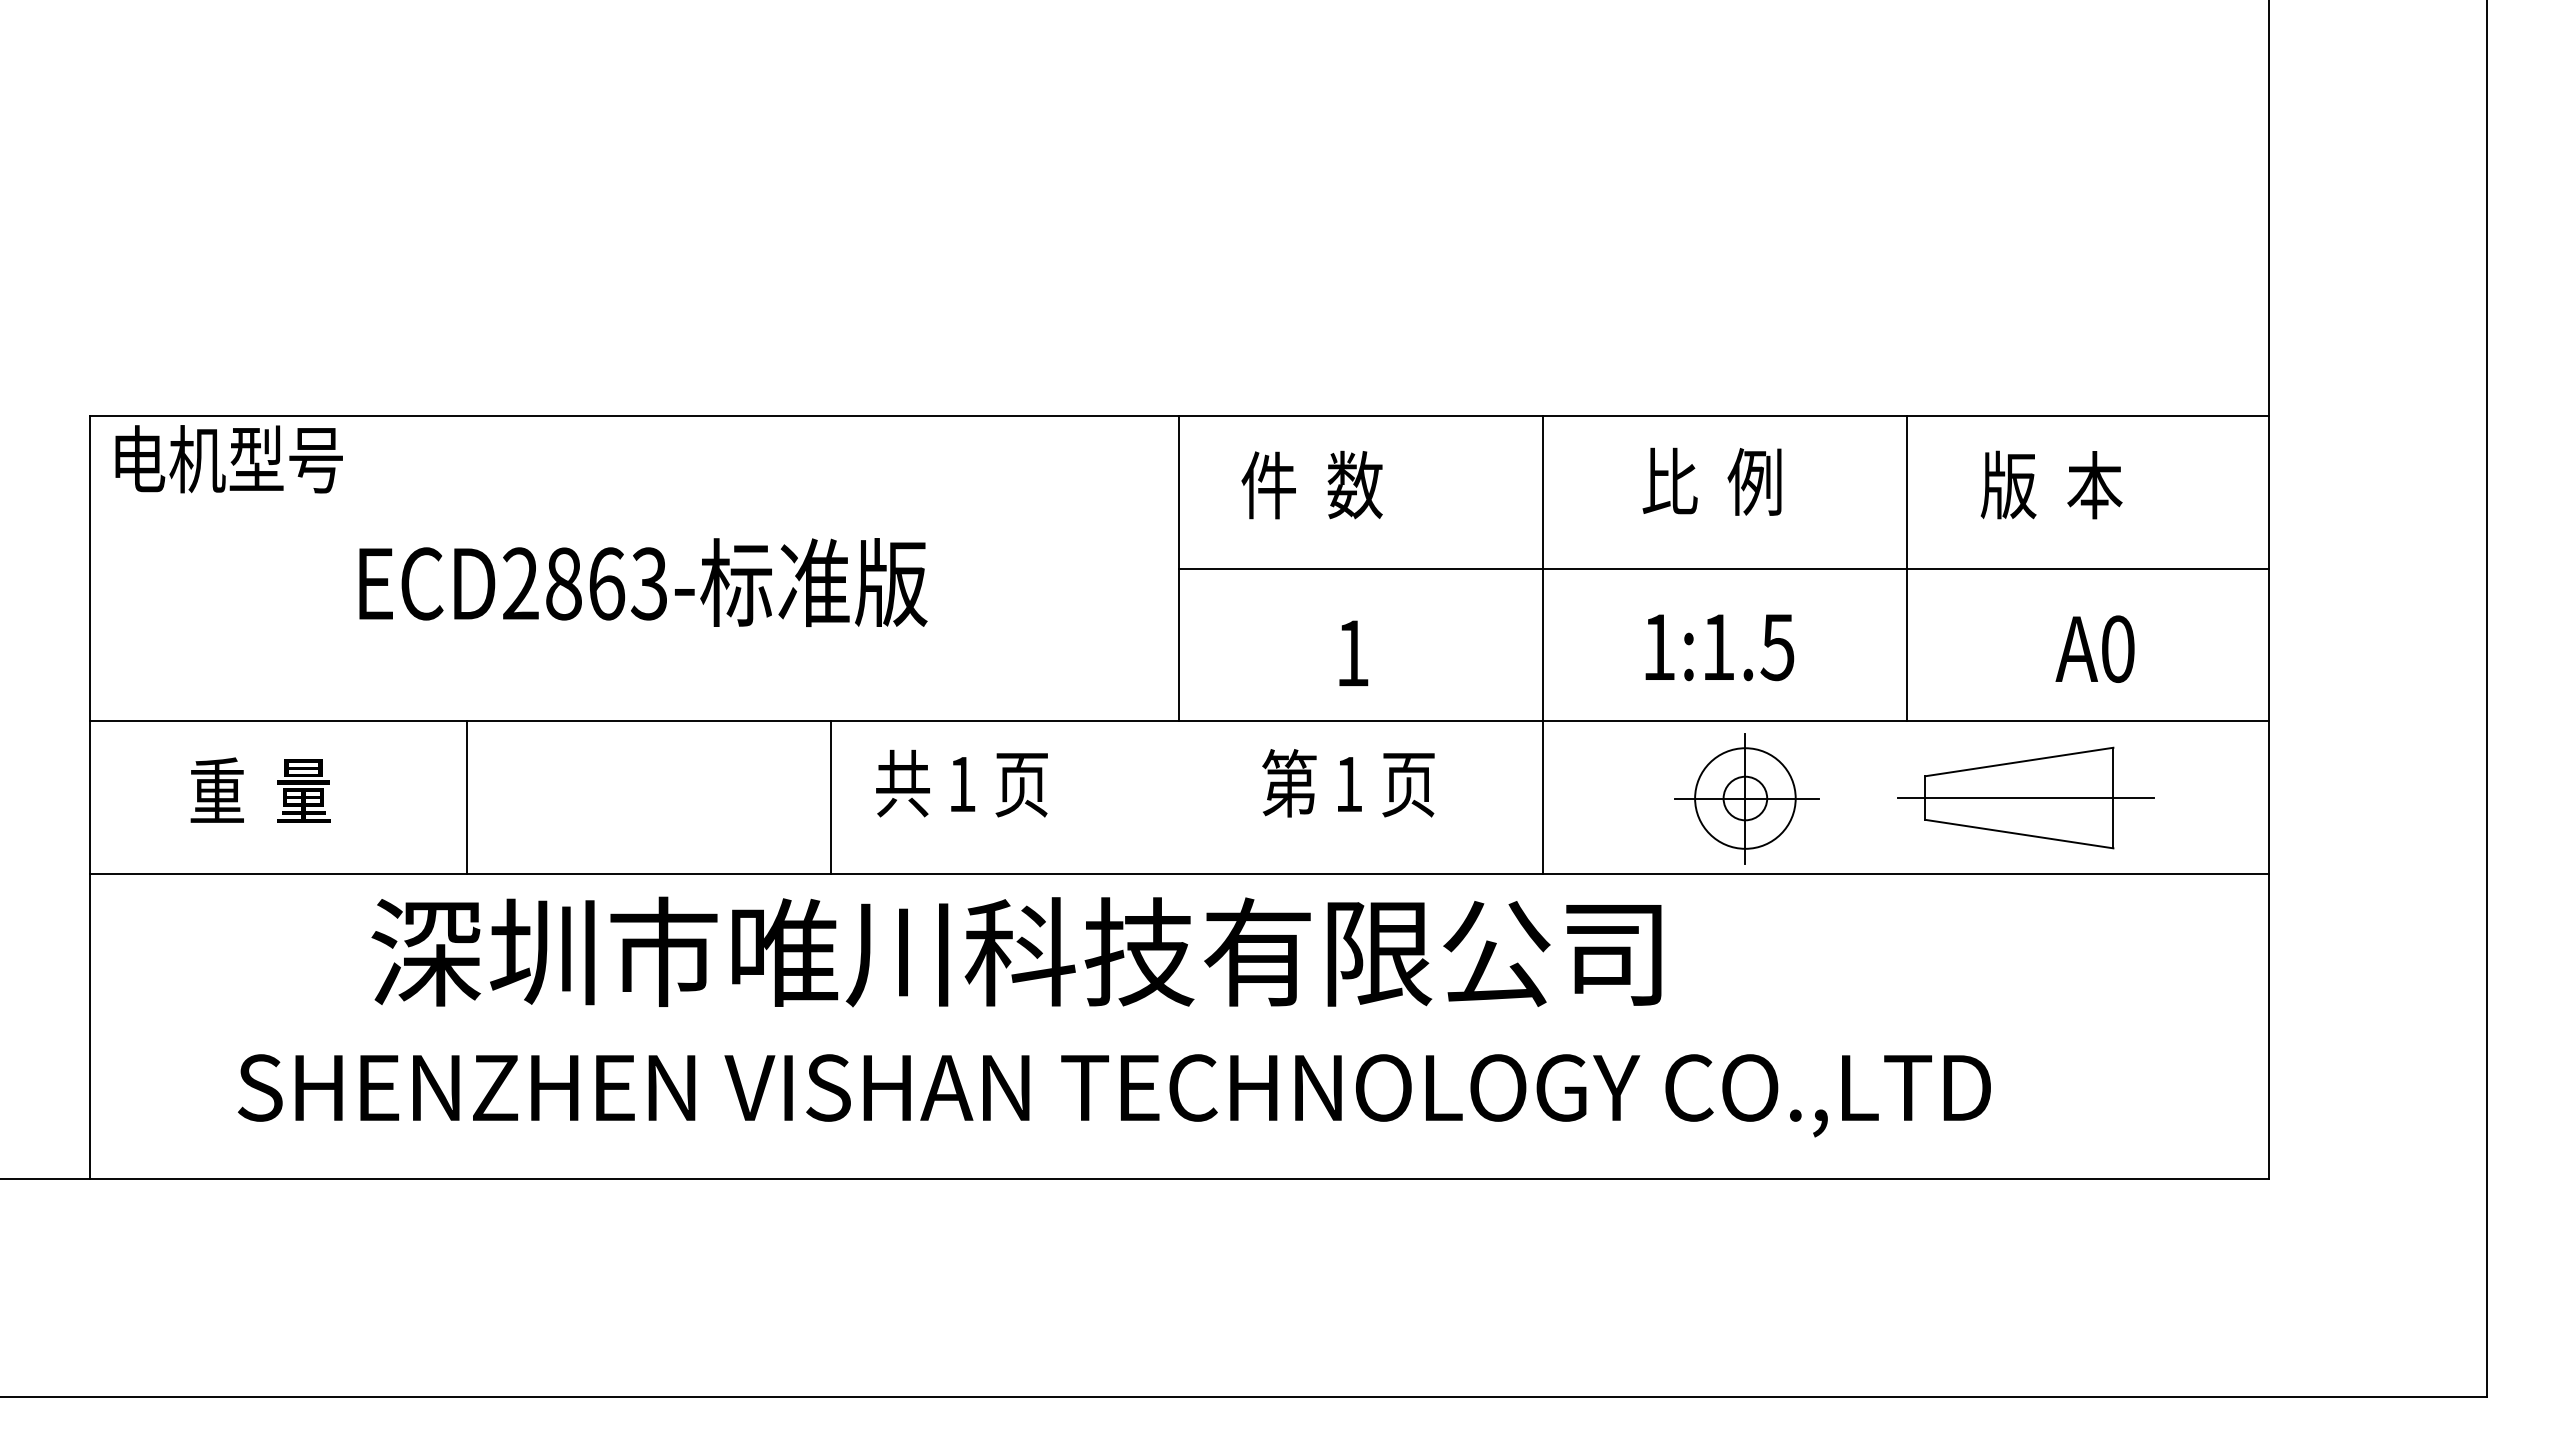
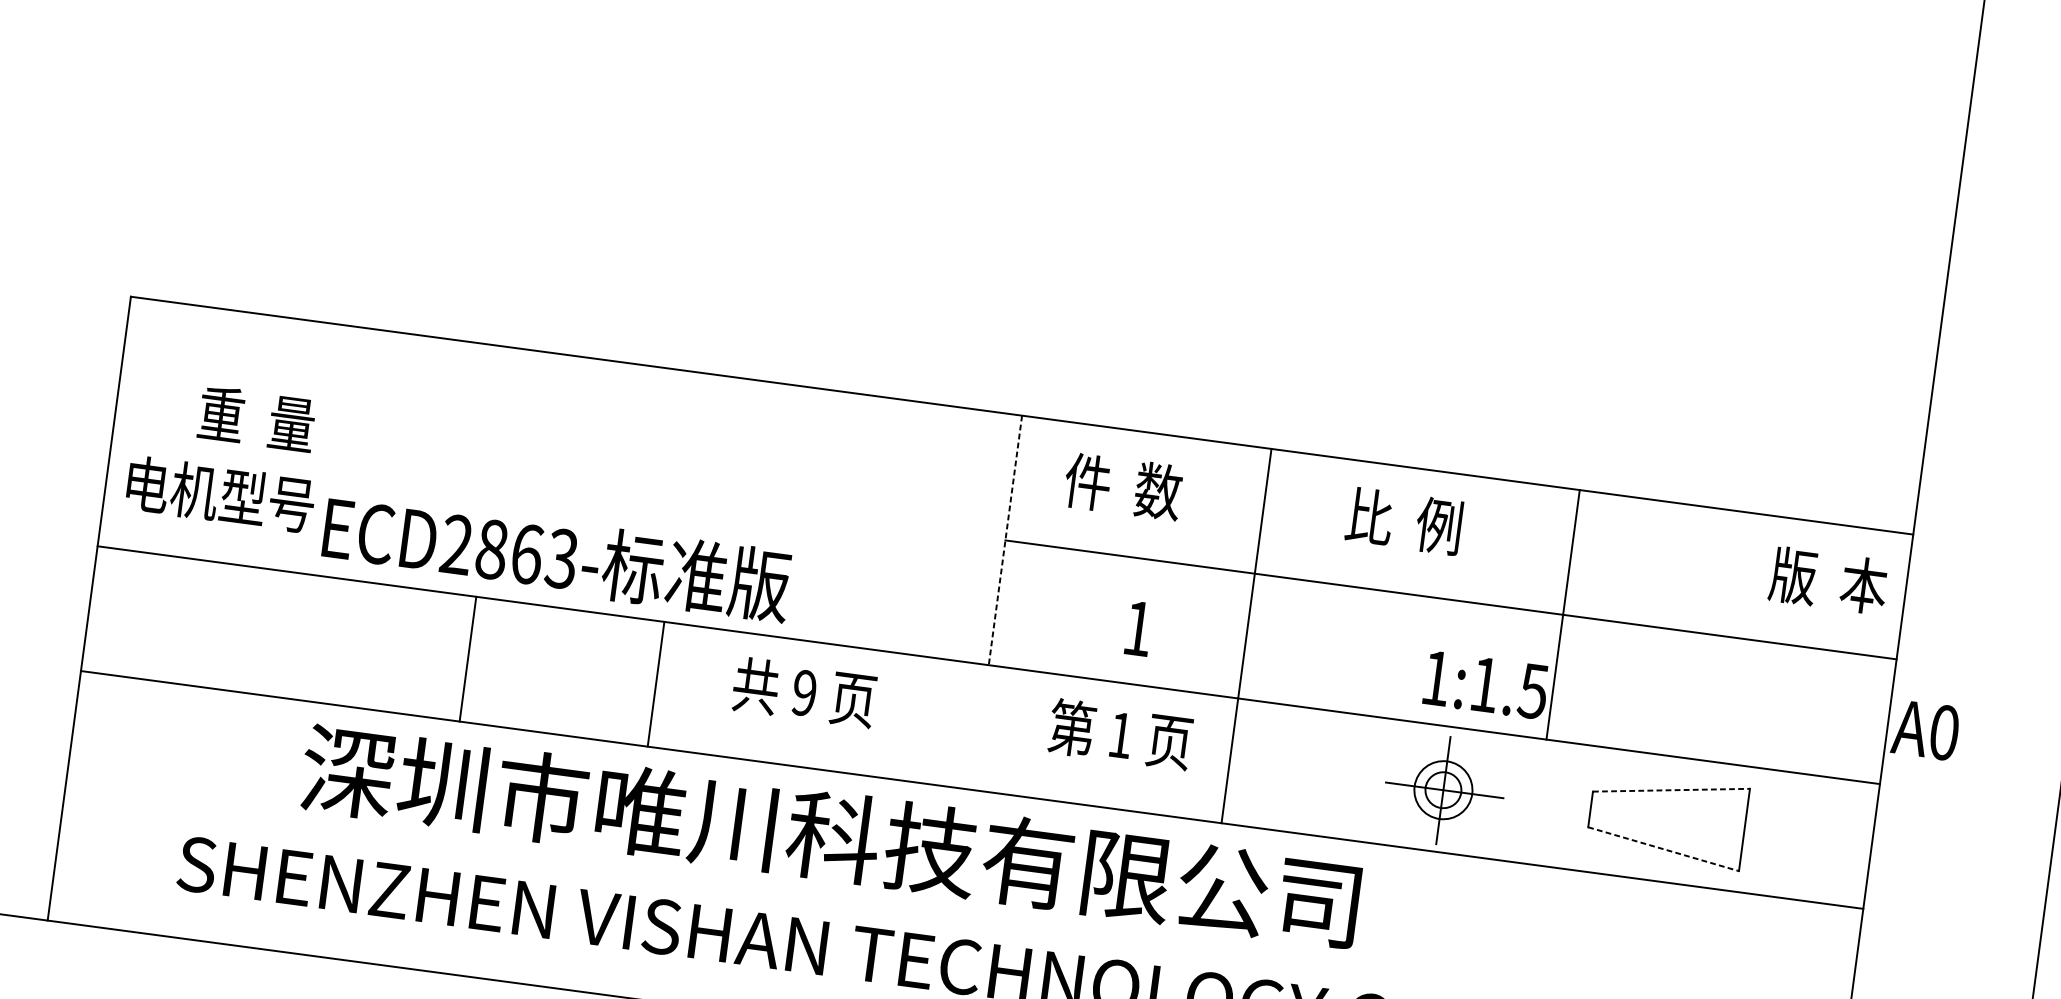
text: (228, 459) -> (220, 494), moved
text: (1711, 481) -> (1403, 521), moved
text: (2051, 484) -> (1828, 580), moved
line: (1179, 568) -> (1005, 540), solid -> dashed
line: (1907, 568) -> (1563, 614), moved
text: (643, 582) -> (557, 557), moved
line: (1543, 644) -> (1246, 635), moved
text: (1719, 647) -> (1485, 685), moved
text: (2094, 648) -> (1925, 729), moved
line: (2019, 761) -> (1671, 789), solid -> dashed
text: (961, 784) -> (803, 693), 1 -> 9
text: (260, 789) -> (257, 417), moved
line: (466, 797) -> (467, 659), moved
line: (830, 797) -> (656, 684), moved
circle: (1745, 798) -> (1443, 790), size x0.7
line: (2025, 798) -> (1672, 820), removed
line: (2019, 834) -> (1663, 849), solid -> dashed

